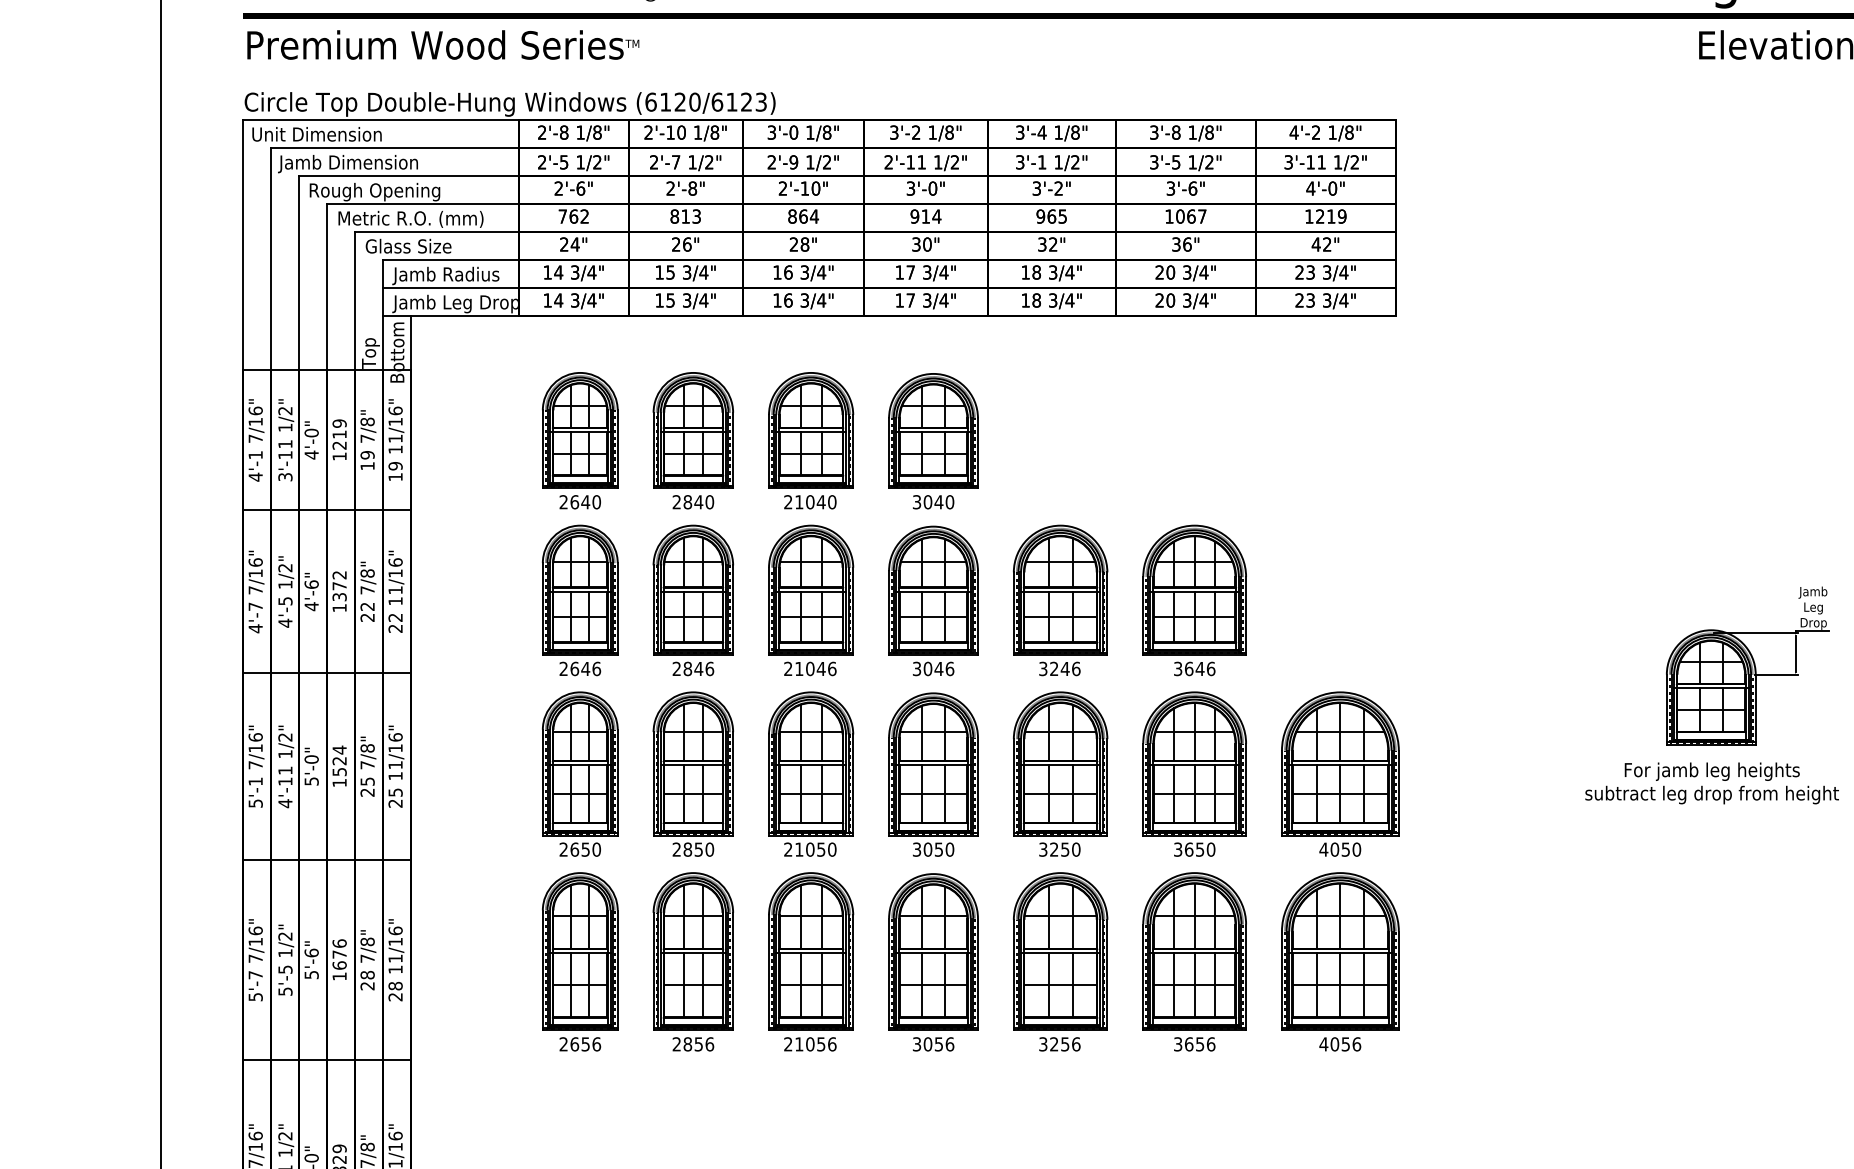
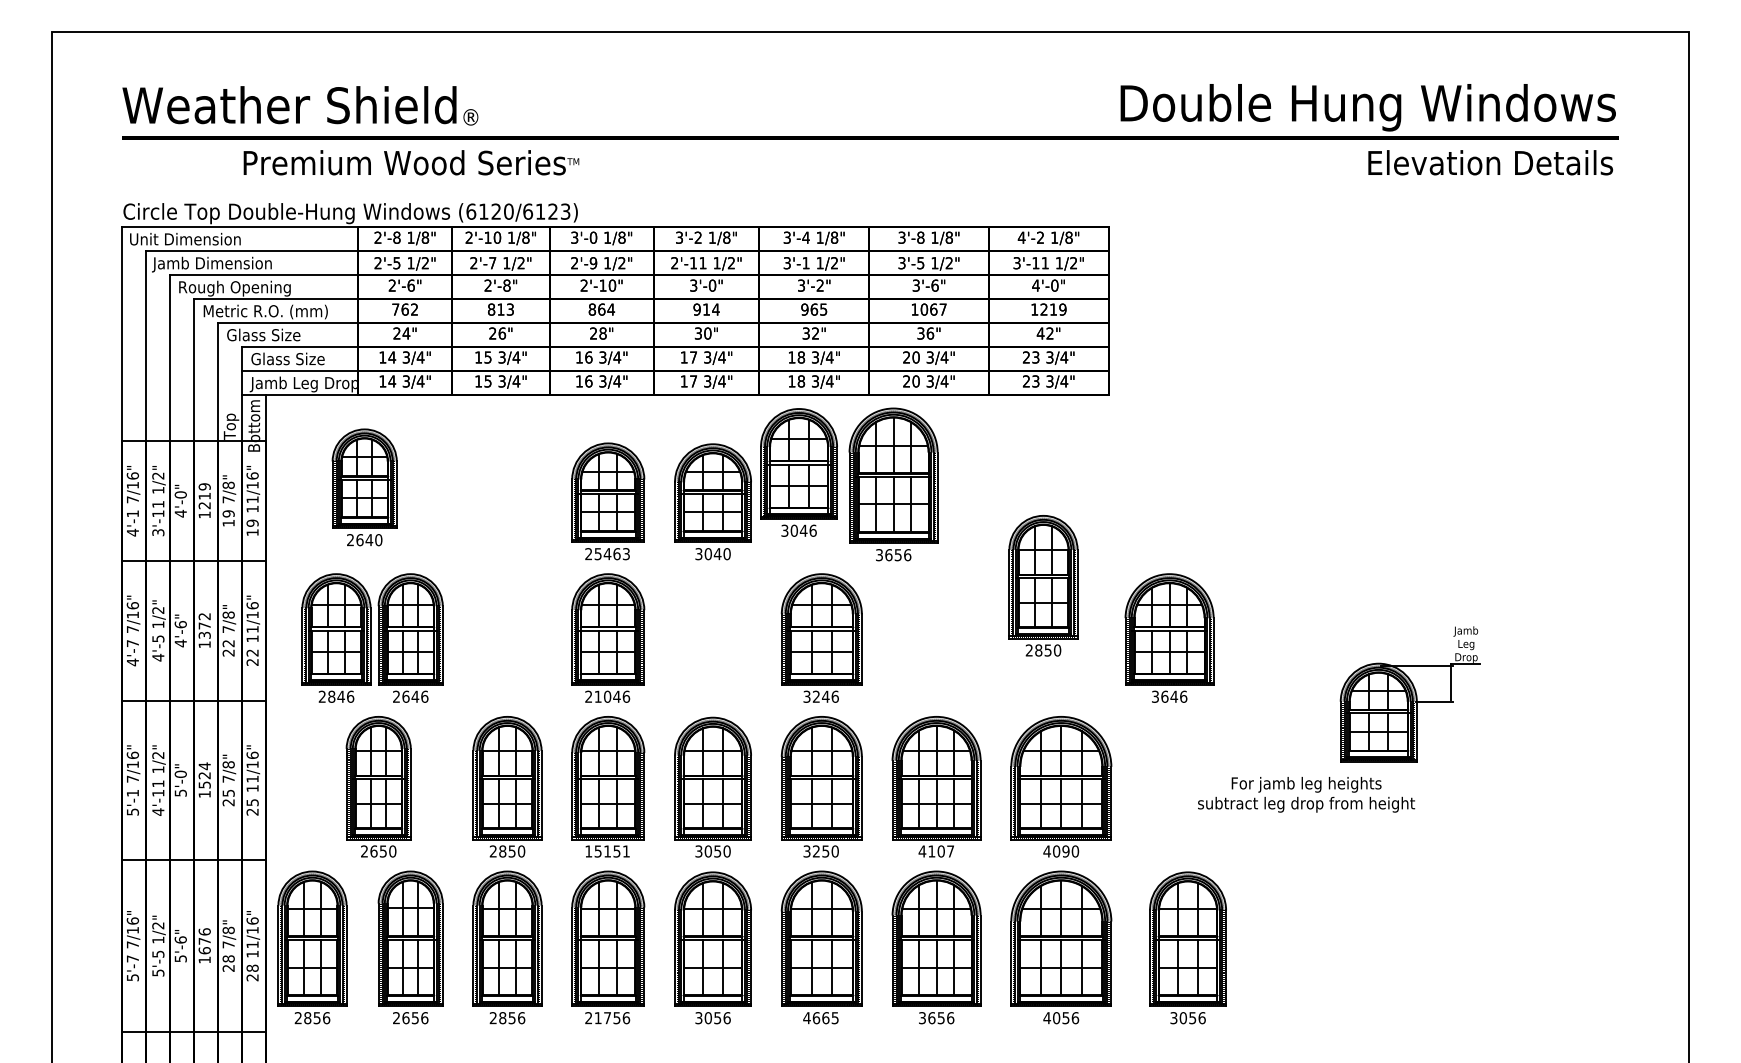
text: (443, 44) -> (411, 162), moved
text: (445, 276) -> (295, 360), Jamb Radius -> Glass Size
part: (1144, 420) -> (893, 484), added
part: (580, 440) -> (364, 487), moved
part: (693, 440) -> (507, 501), removed
text: (816, 502) -> (612, 554), 21040 -> 25463
part: (1319, 538) -> (1043, 585), added
part: (693, 599) -> (336, 637), moved
part: (1194, 599) -> (1169, 637), moved
part: (932, 600) -> (798, 472), moved
part: (580, 773) -> (378, 786), moved
text: (1712, 783) -> (1306, 794), moved
text: (810, 849) -> (607, 851), 21050 -> 15151
text: (1194, 849) -> (936, 851), 3650 -> 4107
text: (1345, 849) -> (1065, 851), 4050 -> 4090
part: (465, 961) -> (312, 947), added
part: (1487, 961) -> (1187, 947), added
text: (810, 1044) -> (607, 1018), 21056 -> 21756
text: (1059, 1044) -> (820, 1018), 3256 -> 4665

